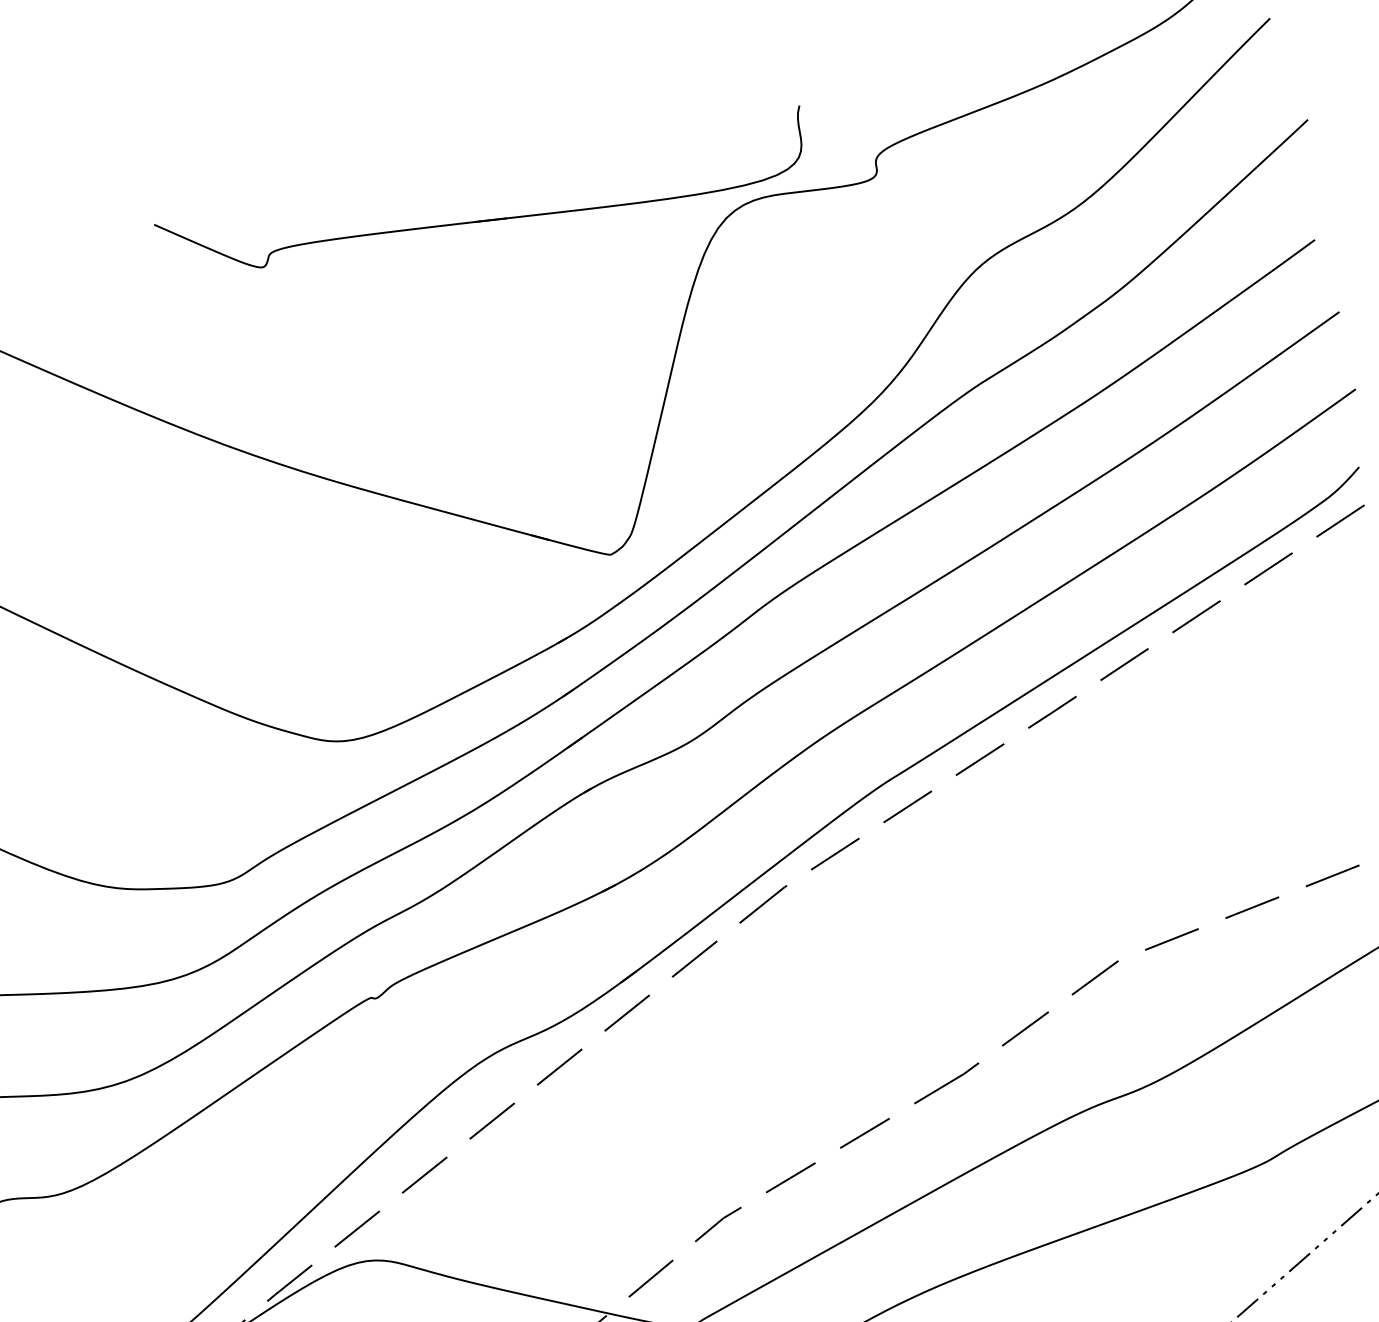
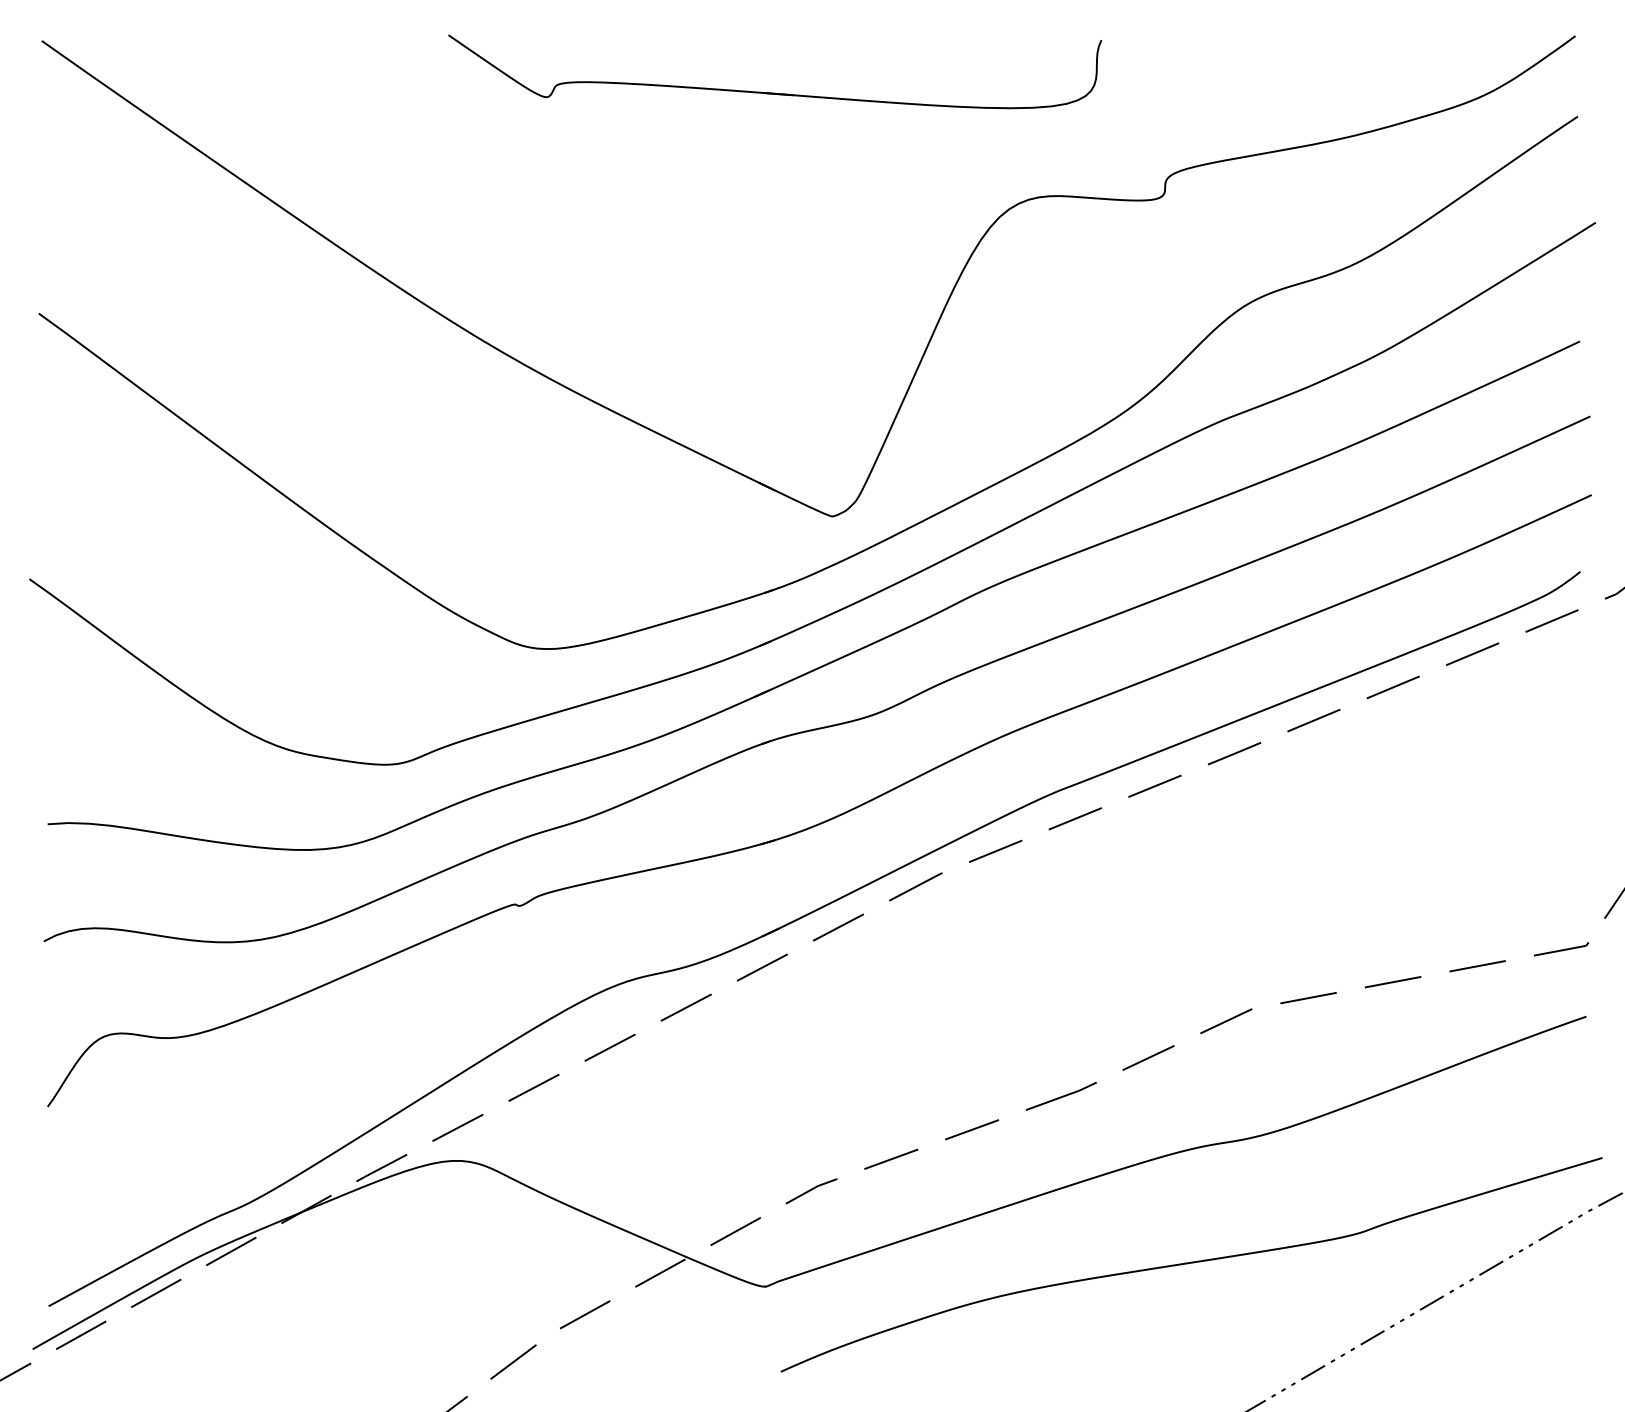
part: (487, 219) -> (775, 92), moved

